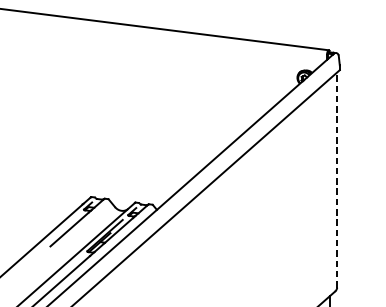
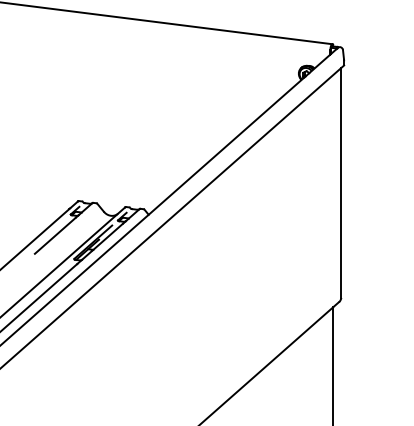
line: (337, 179) -> (341, 182), dashed -> solid

